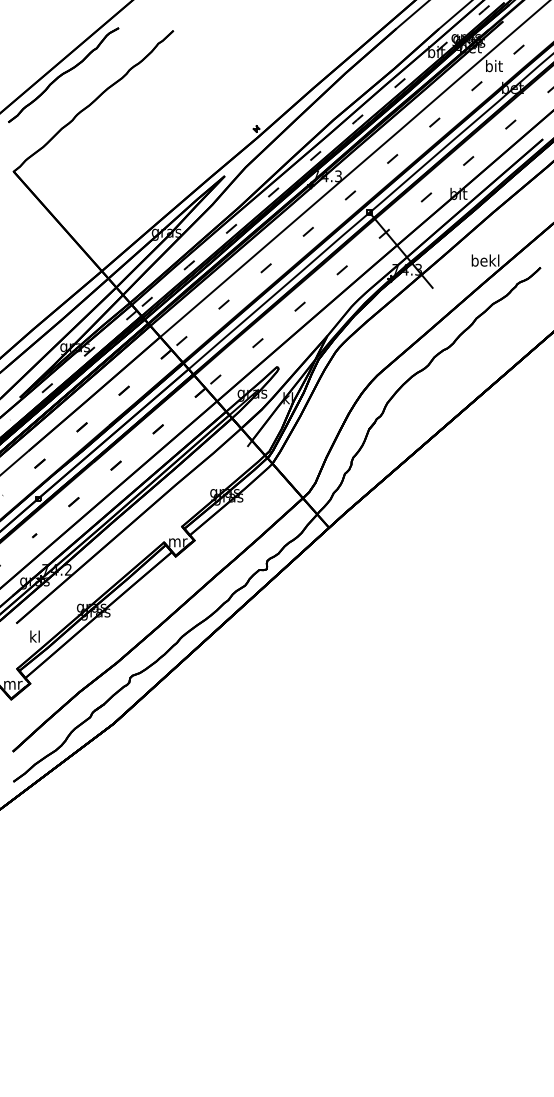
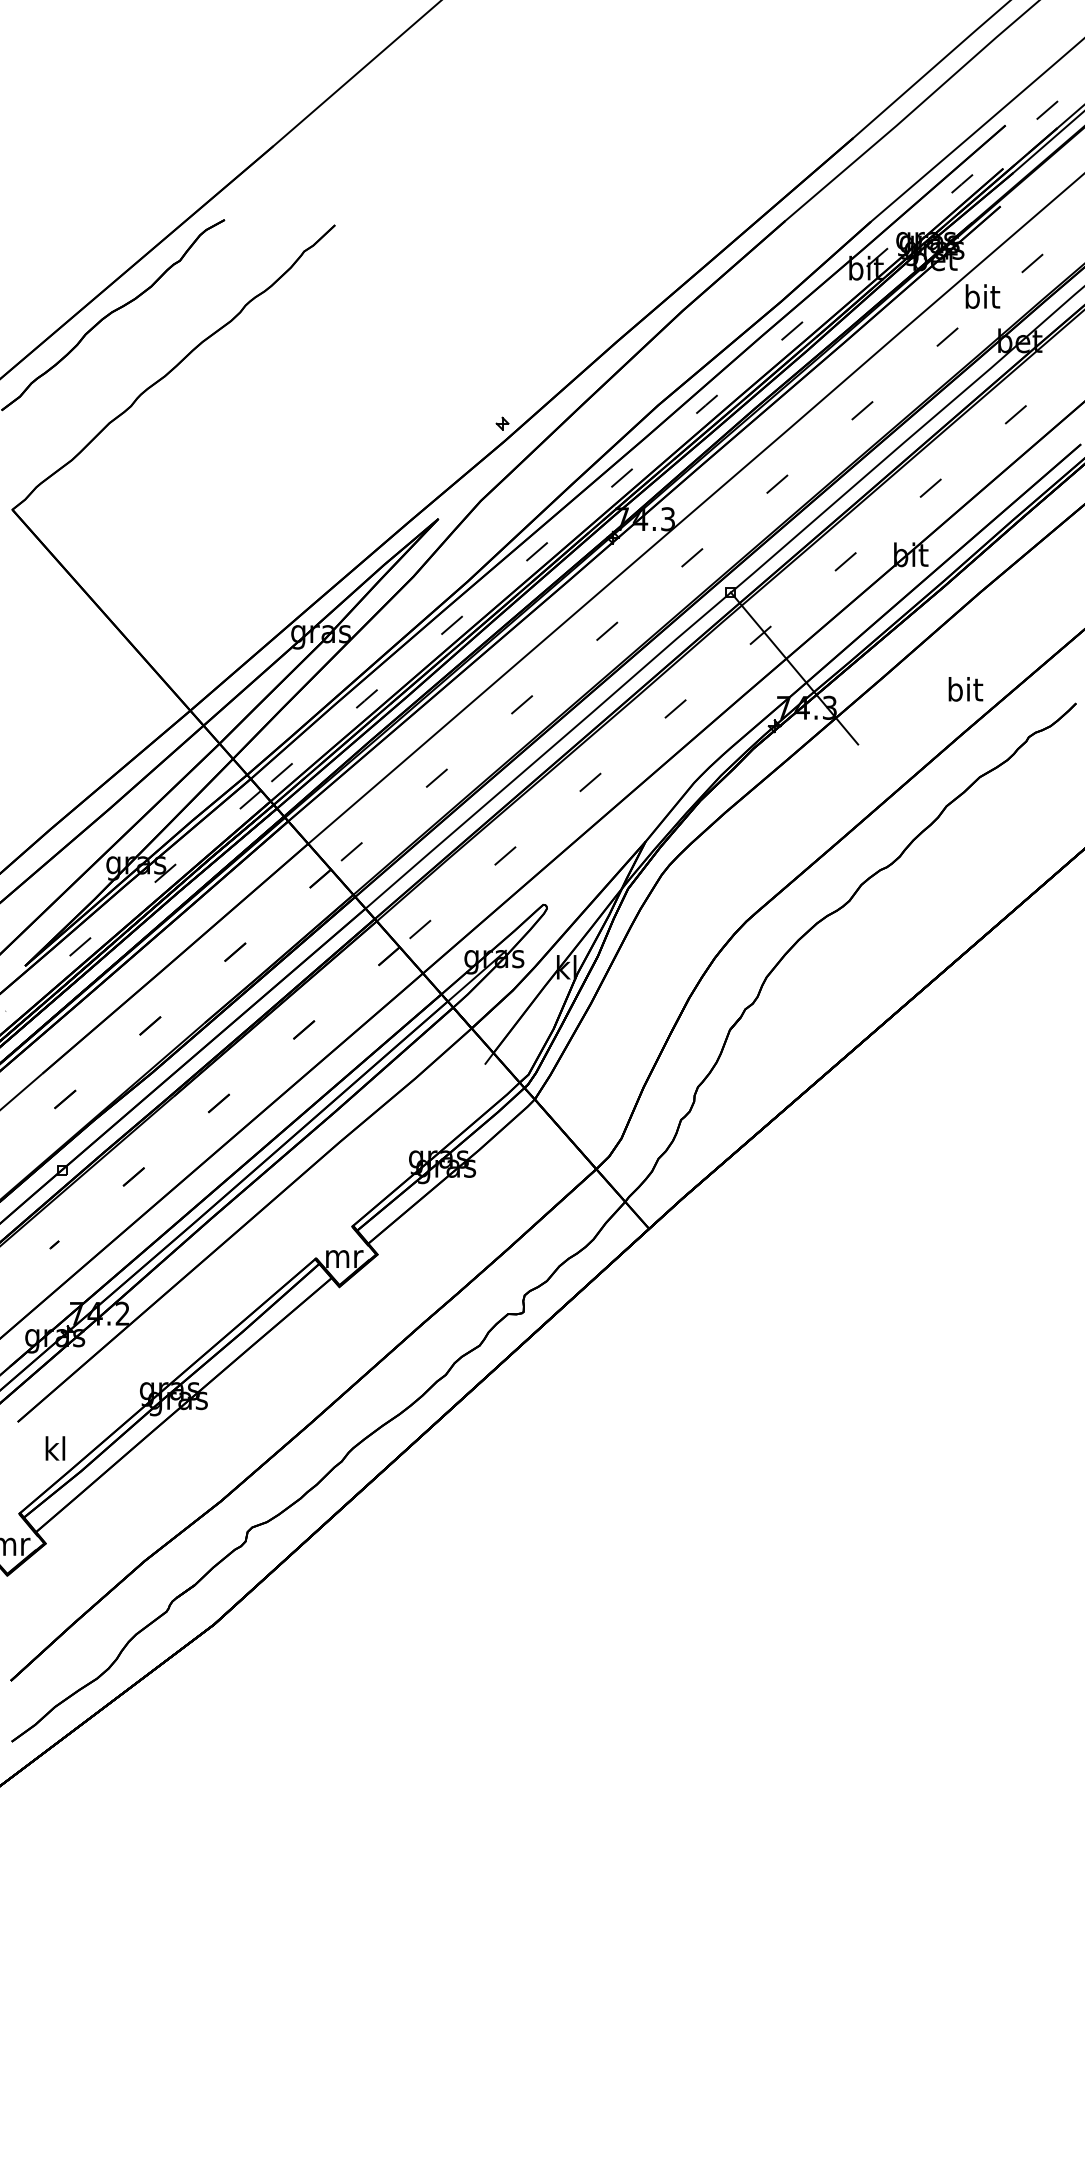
text: (485, 260) -> (964, 689), bekl -> bit

